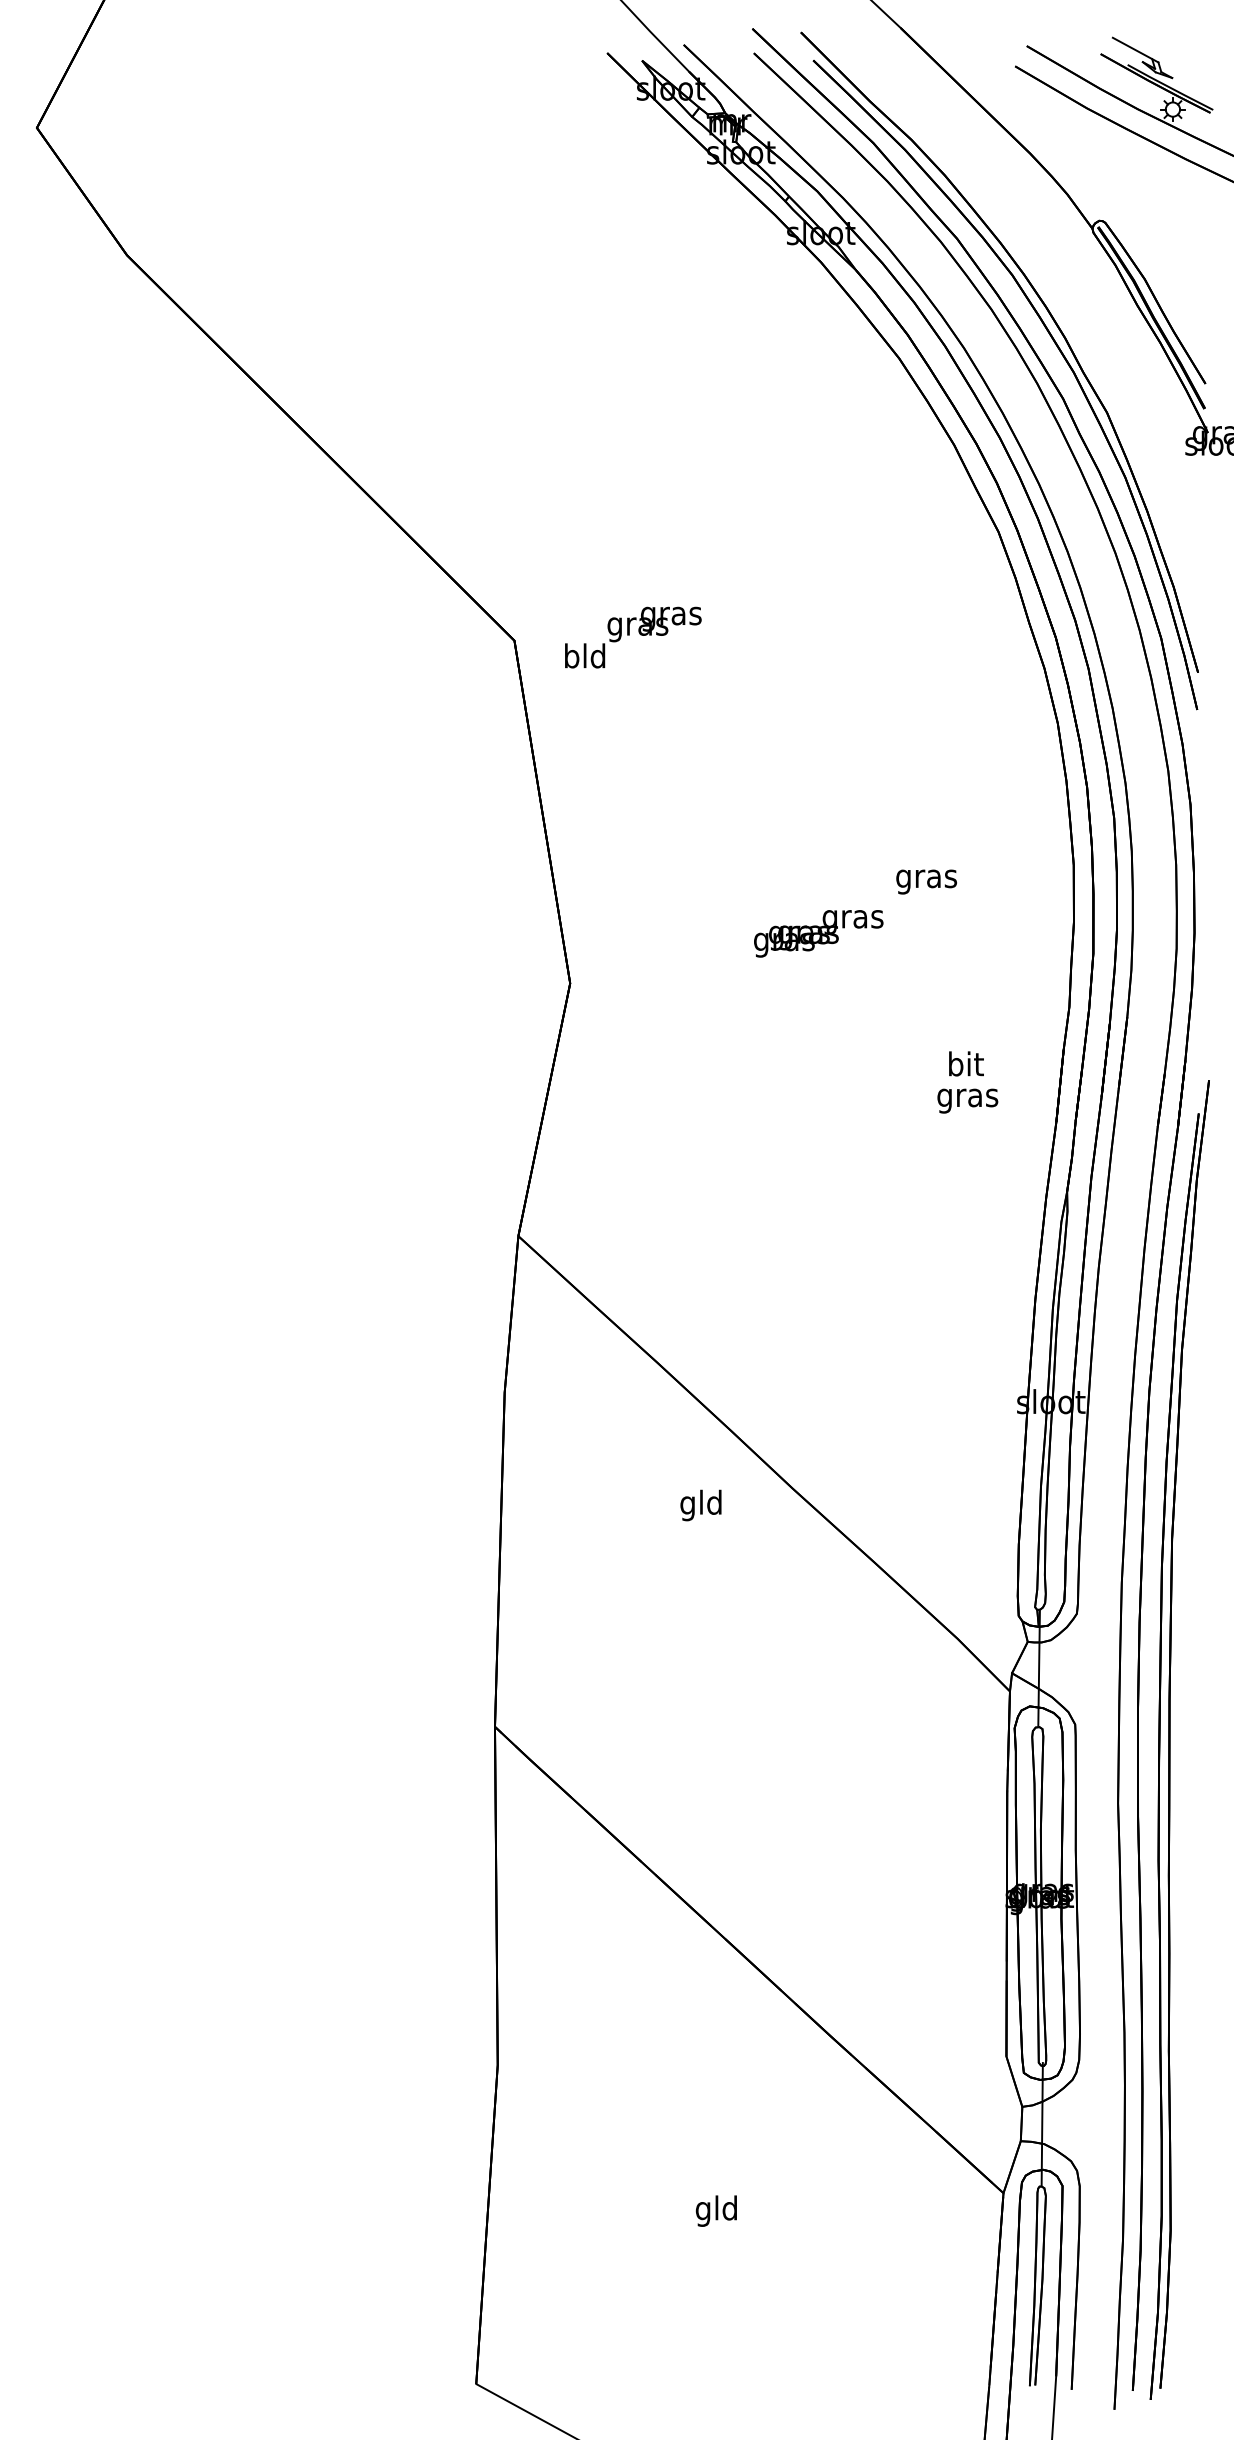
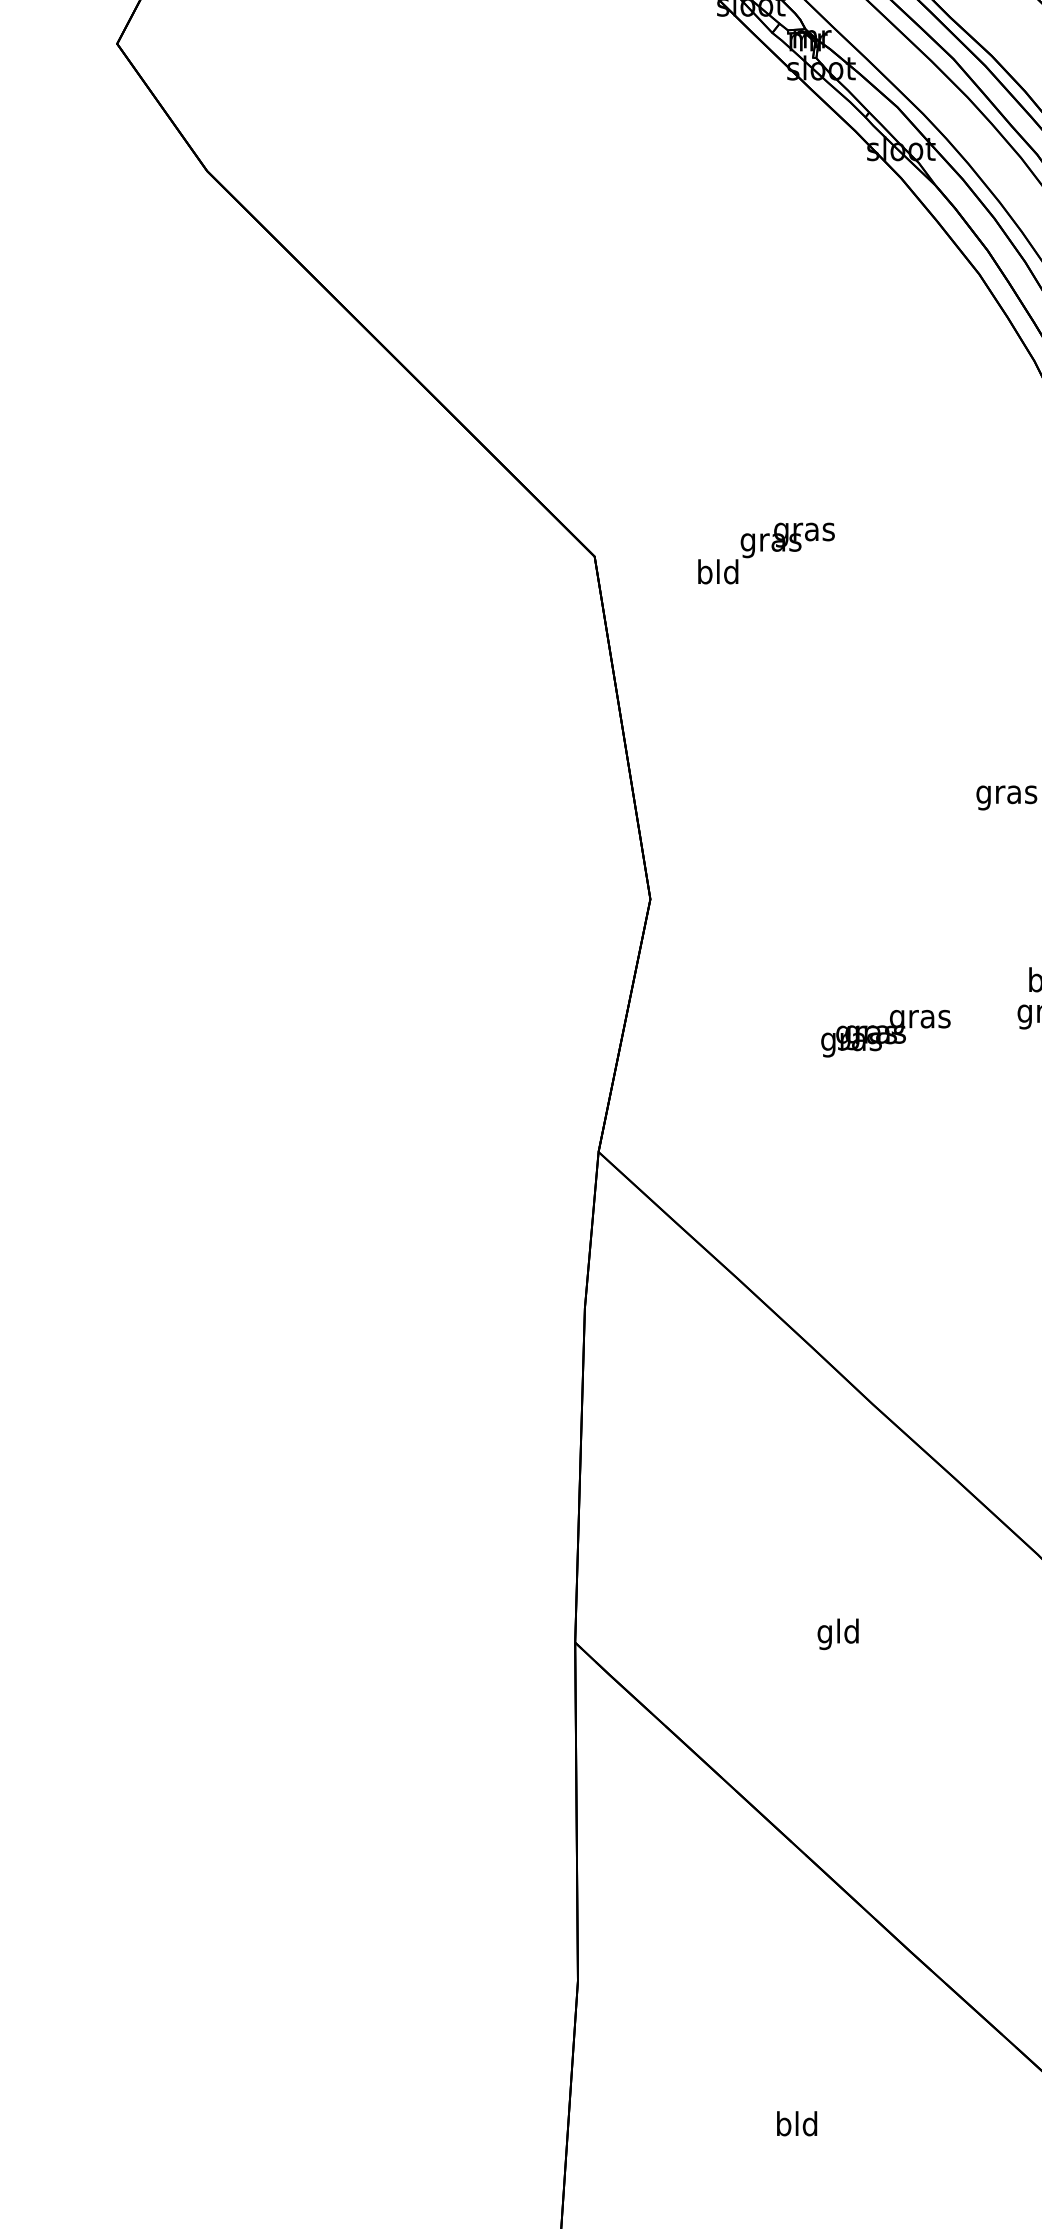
text: (633, 637) -> (766, 553), moved
text: (818, 933) -> (885, 1033), moved
text: (700, 1505) -> (837, 1634), moved
text: (703, 2210) -> (783, 2126), gld -> bld

